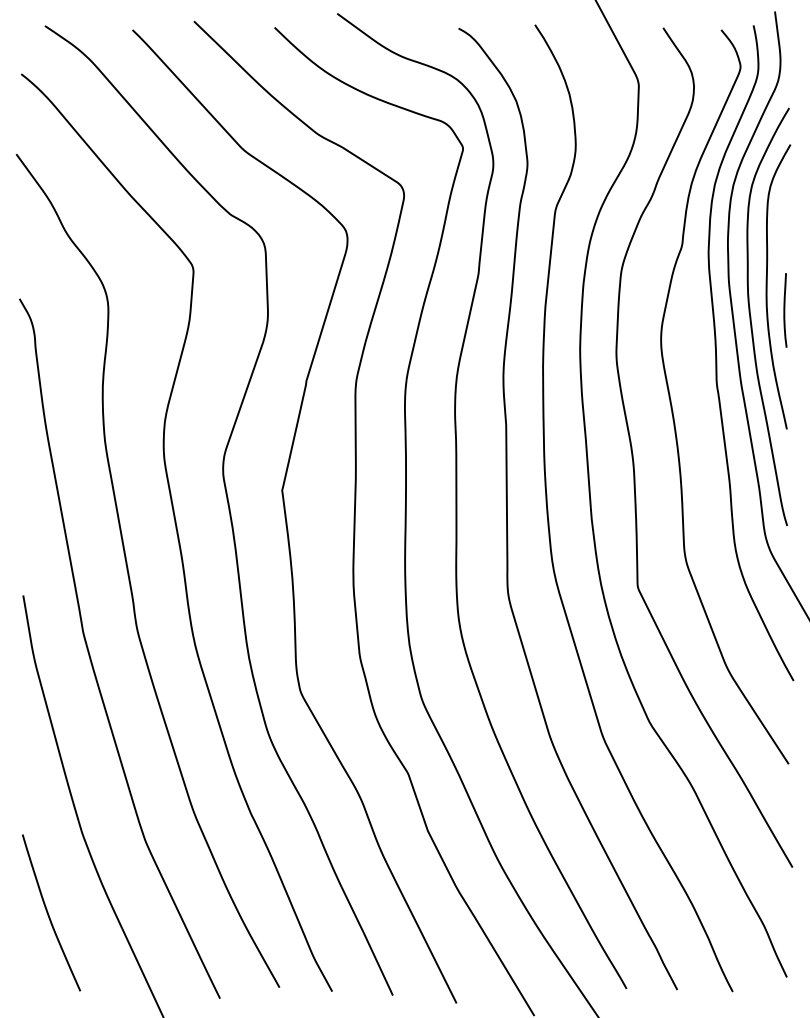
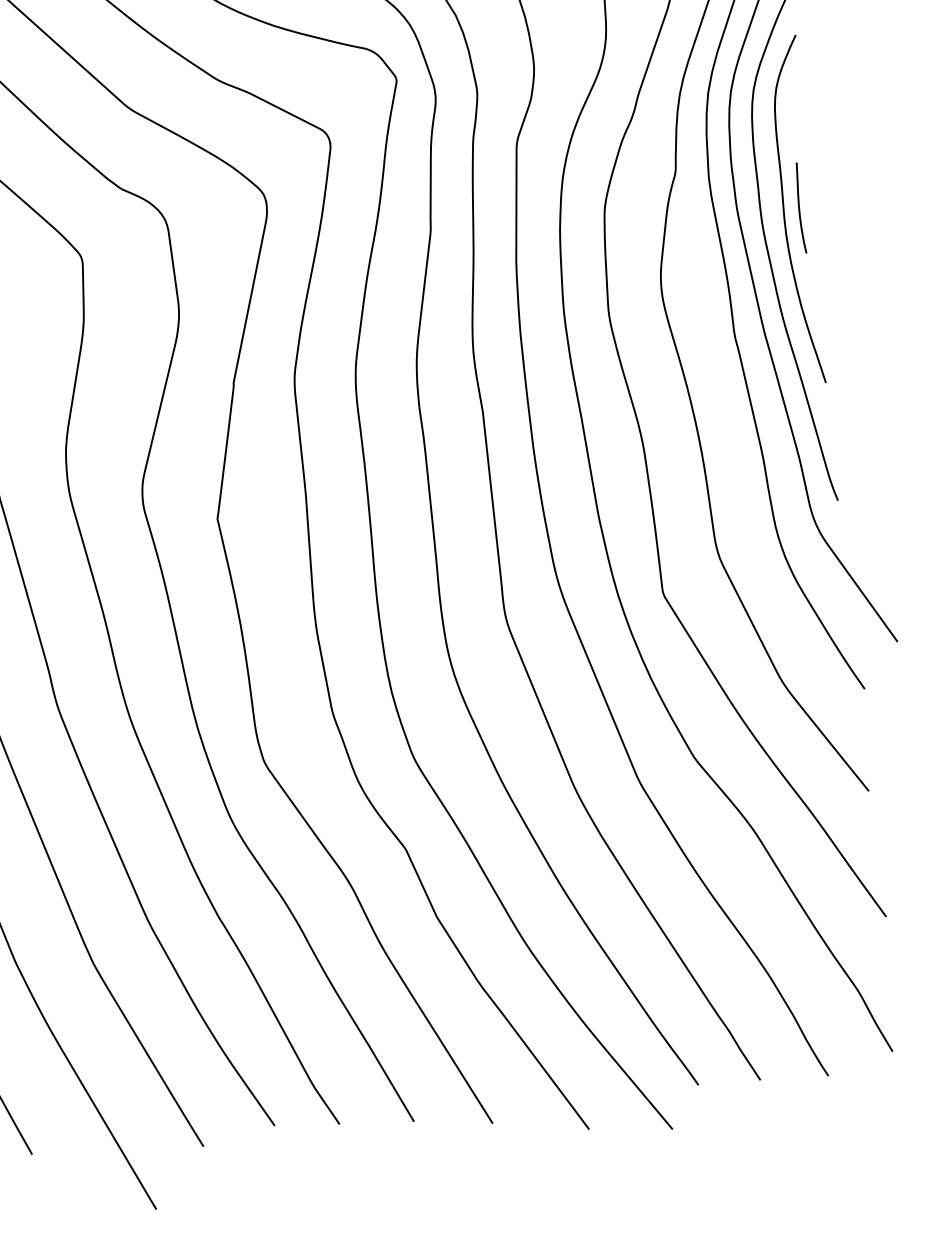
curve: (785, 310) -> (800, 208), moved

